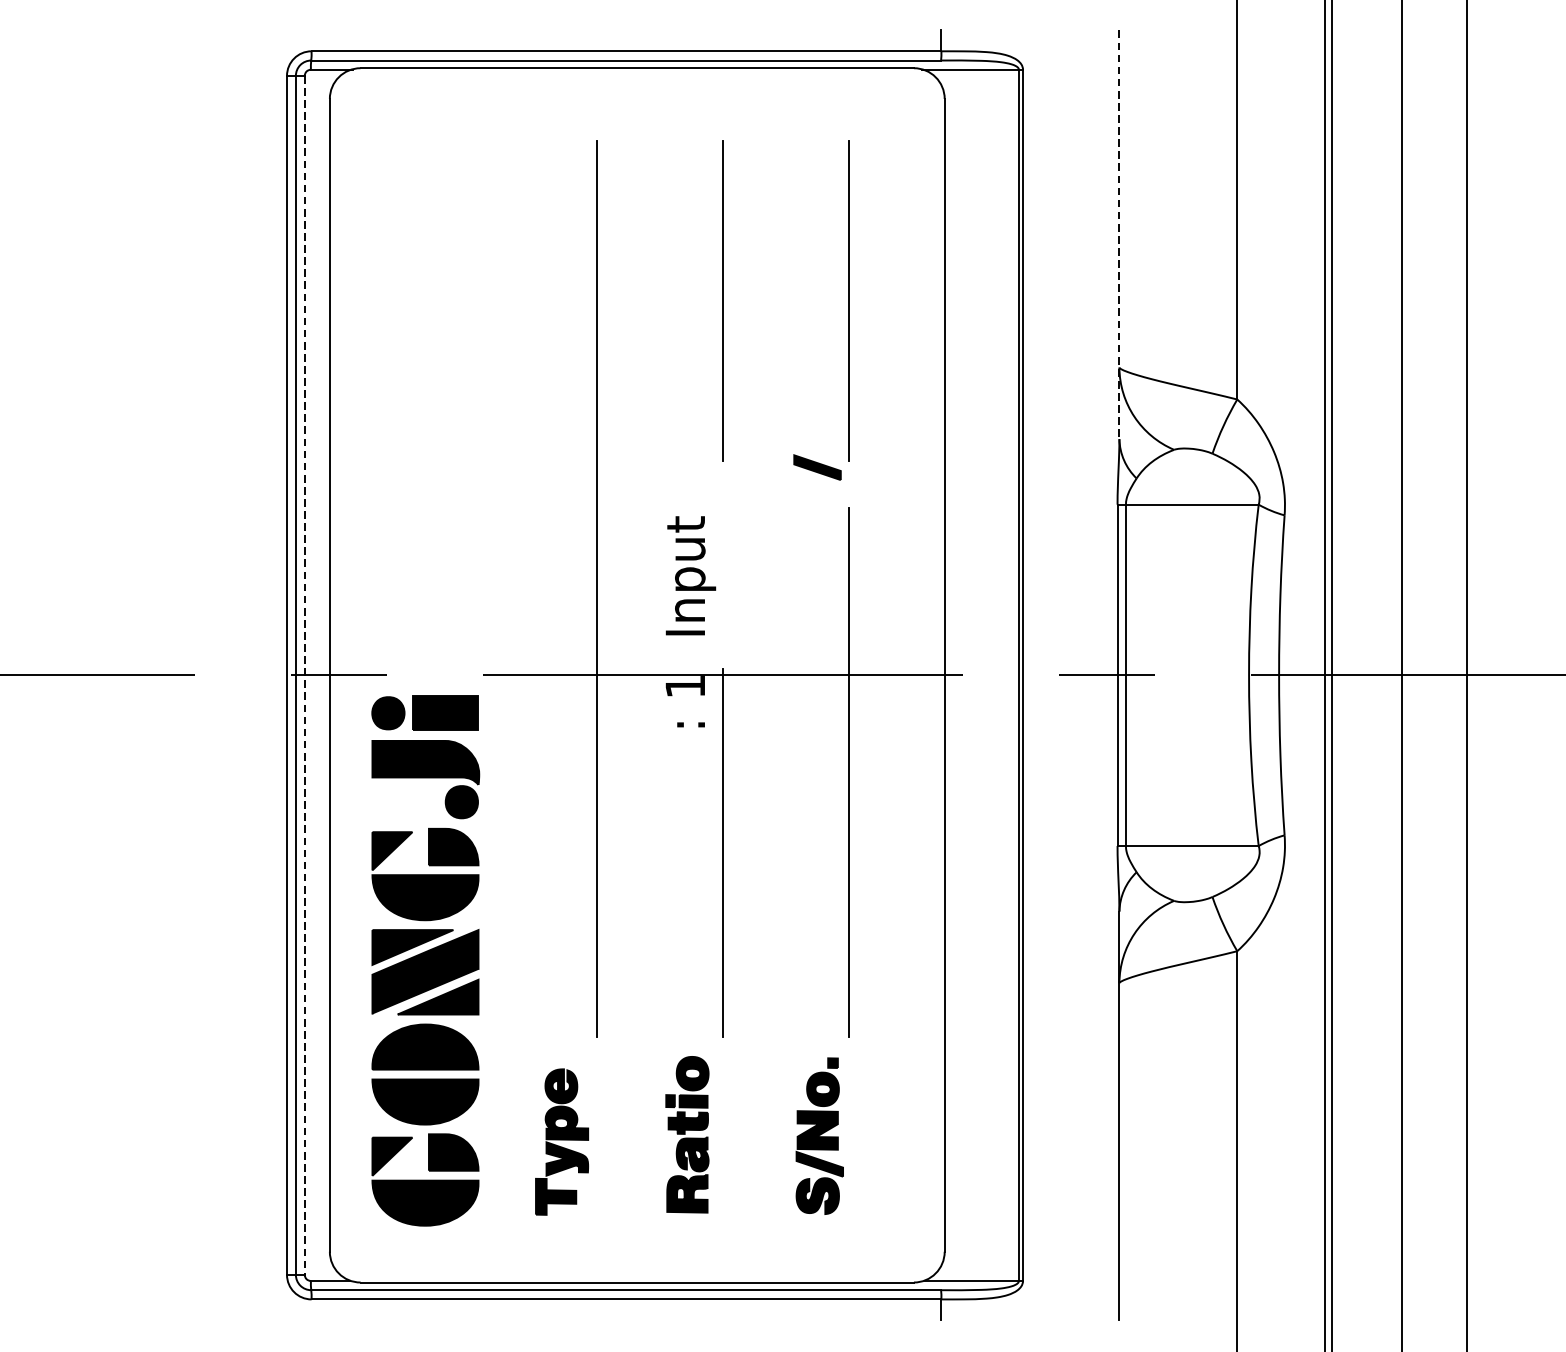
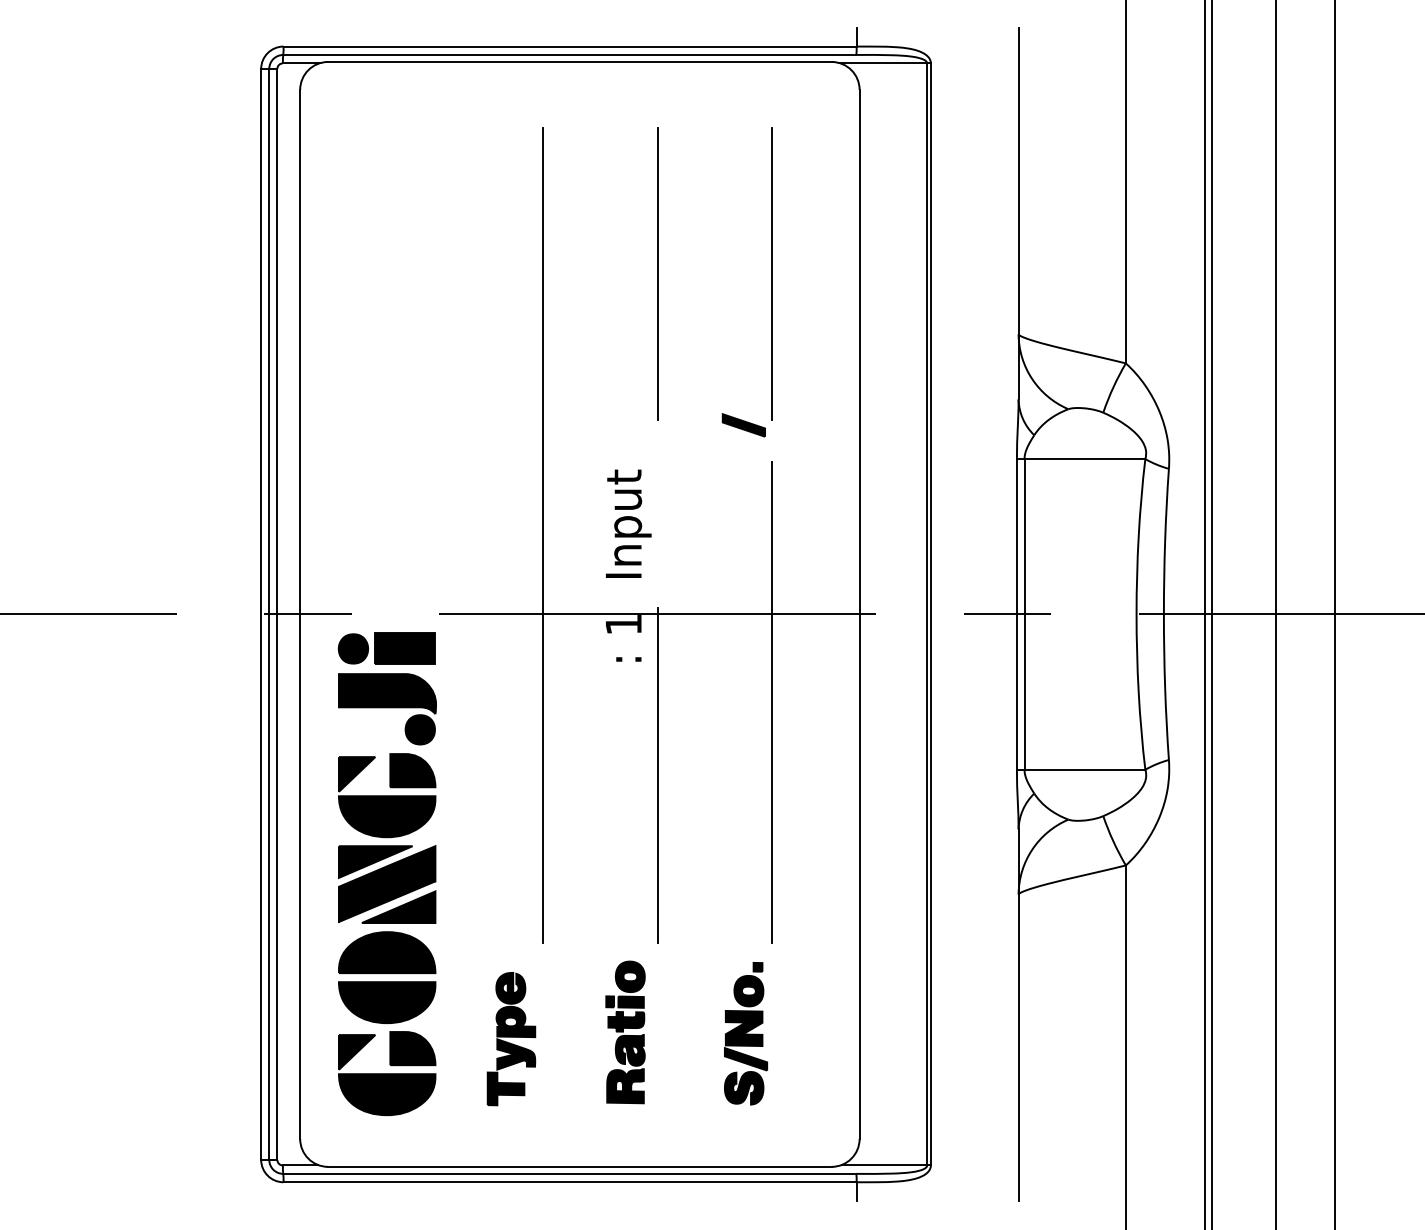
line: (1119, 234) -> (1018, 213), dashed -> solid
line: (304, 675) -> (277, 614), dashed -> solid

